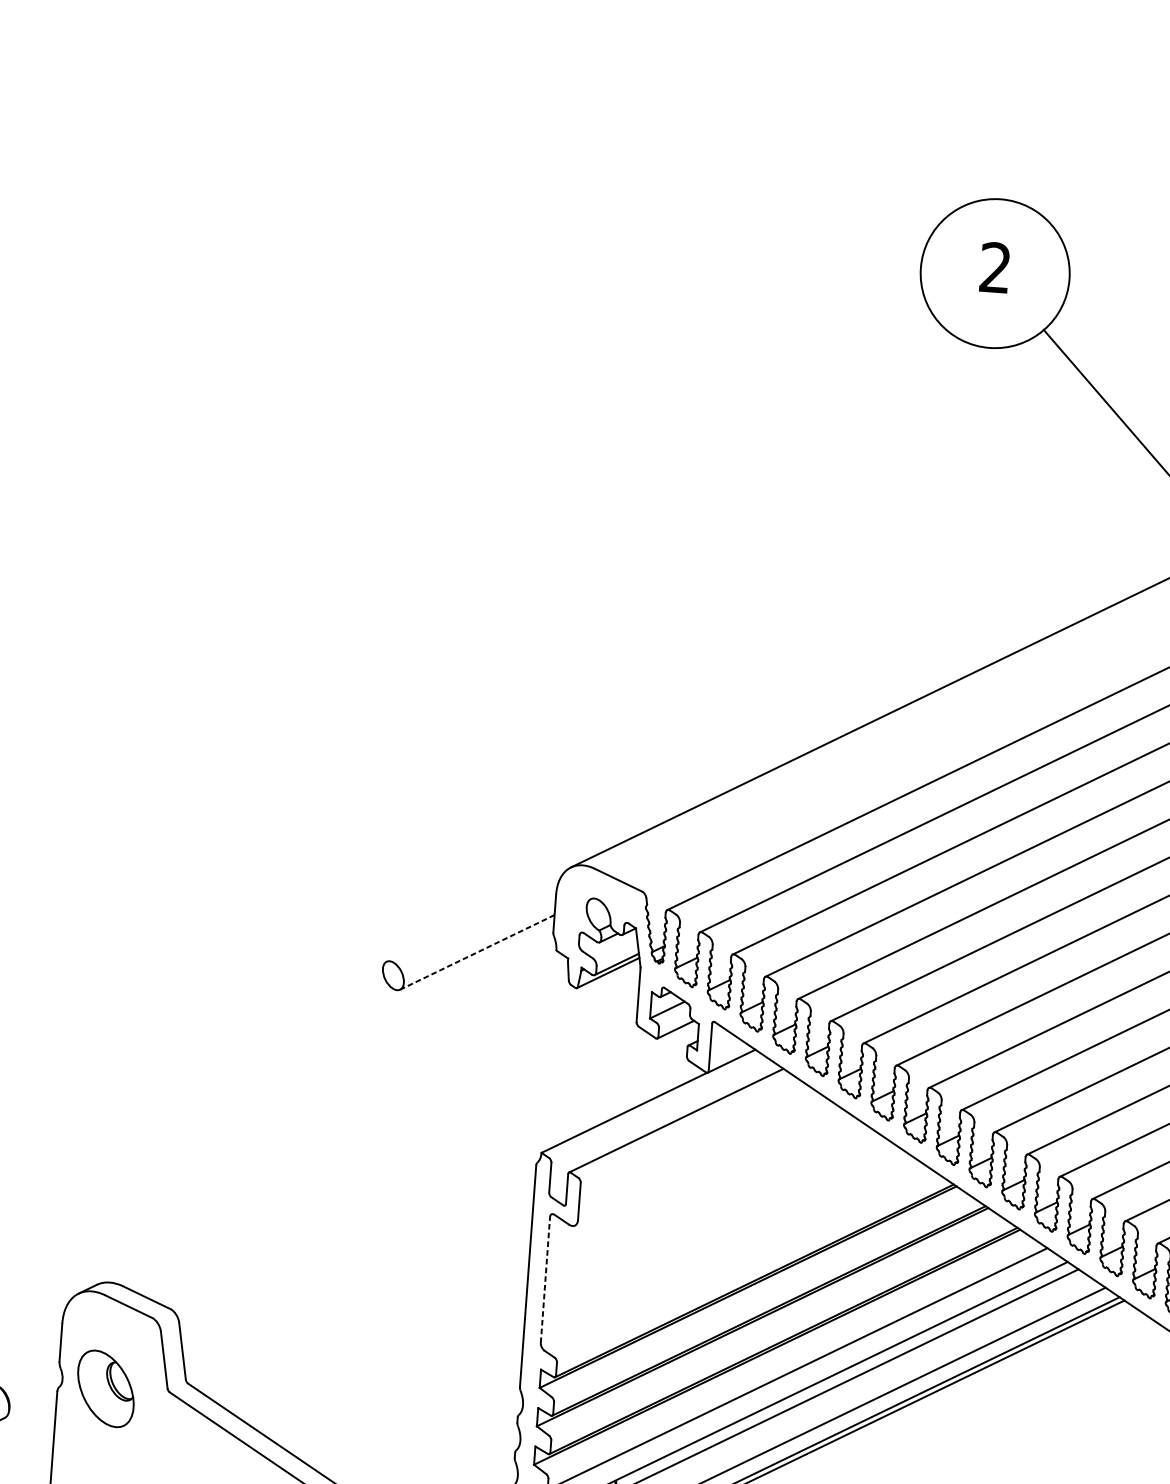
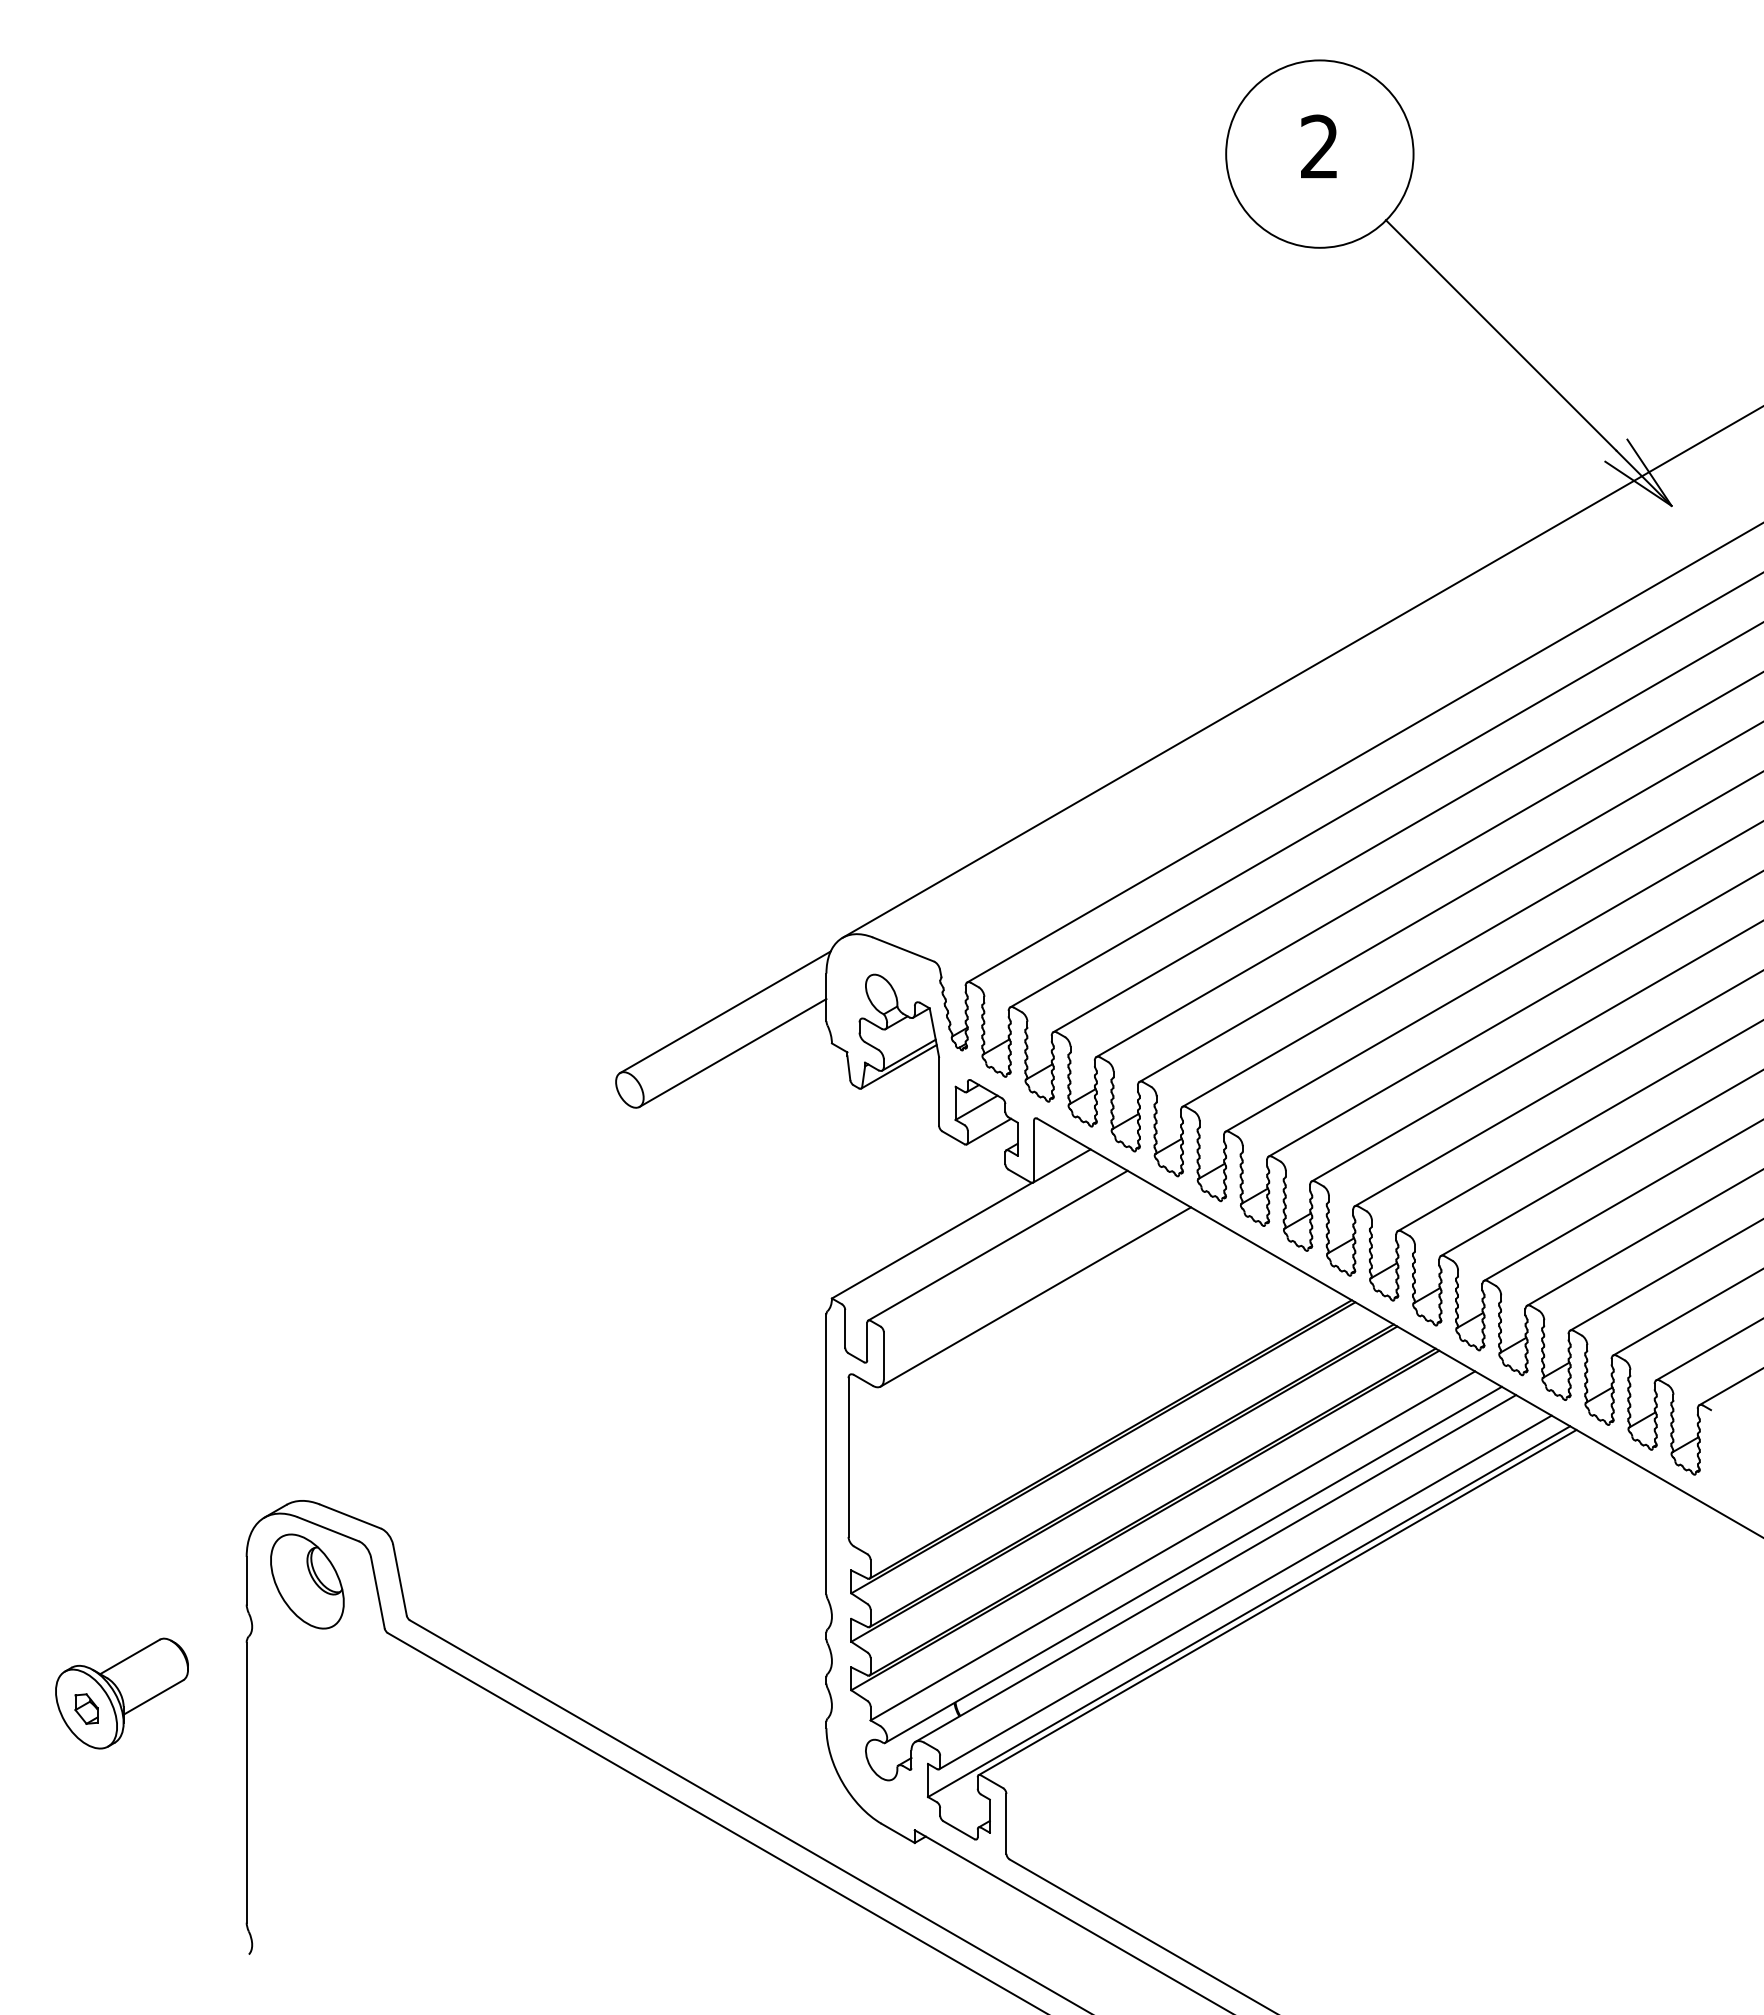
line: (473, 919) -> (725, 1012), added
line: (477, 952) -> (733, 1052), dashed -> solid
line: (703, 1163) -> (1035, 1296), added
line: (545, 1279) -> (848, 1457), dashed -> solid
part: (106, 1388) -> (307, 1581), moved

